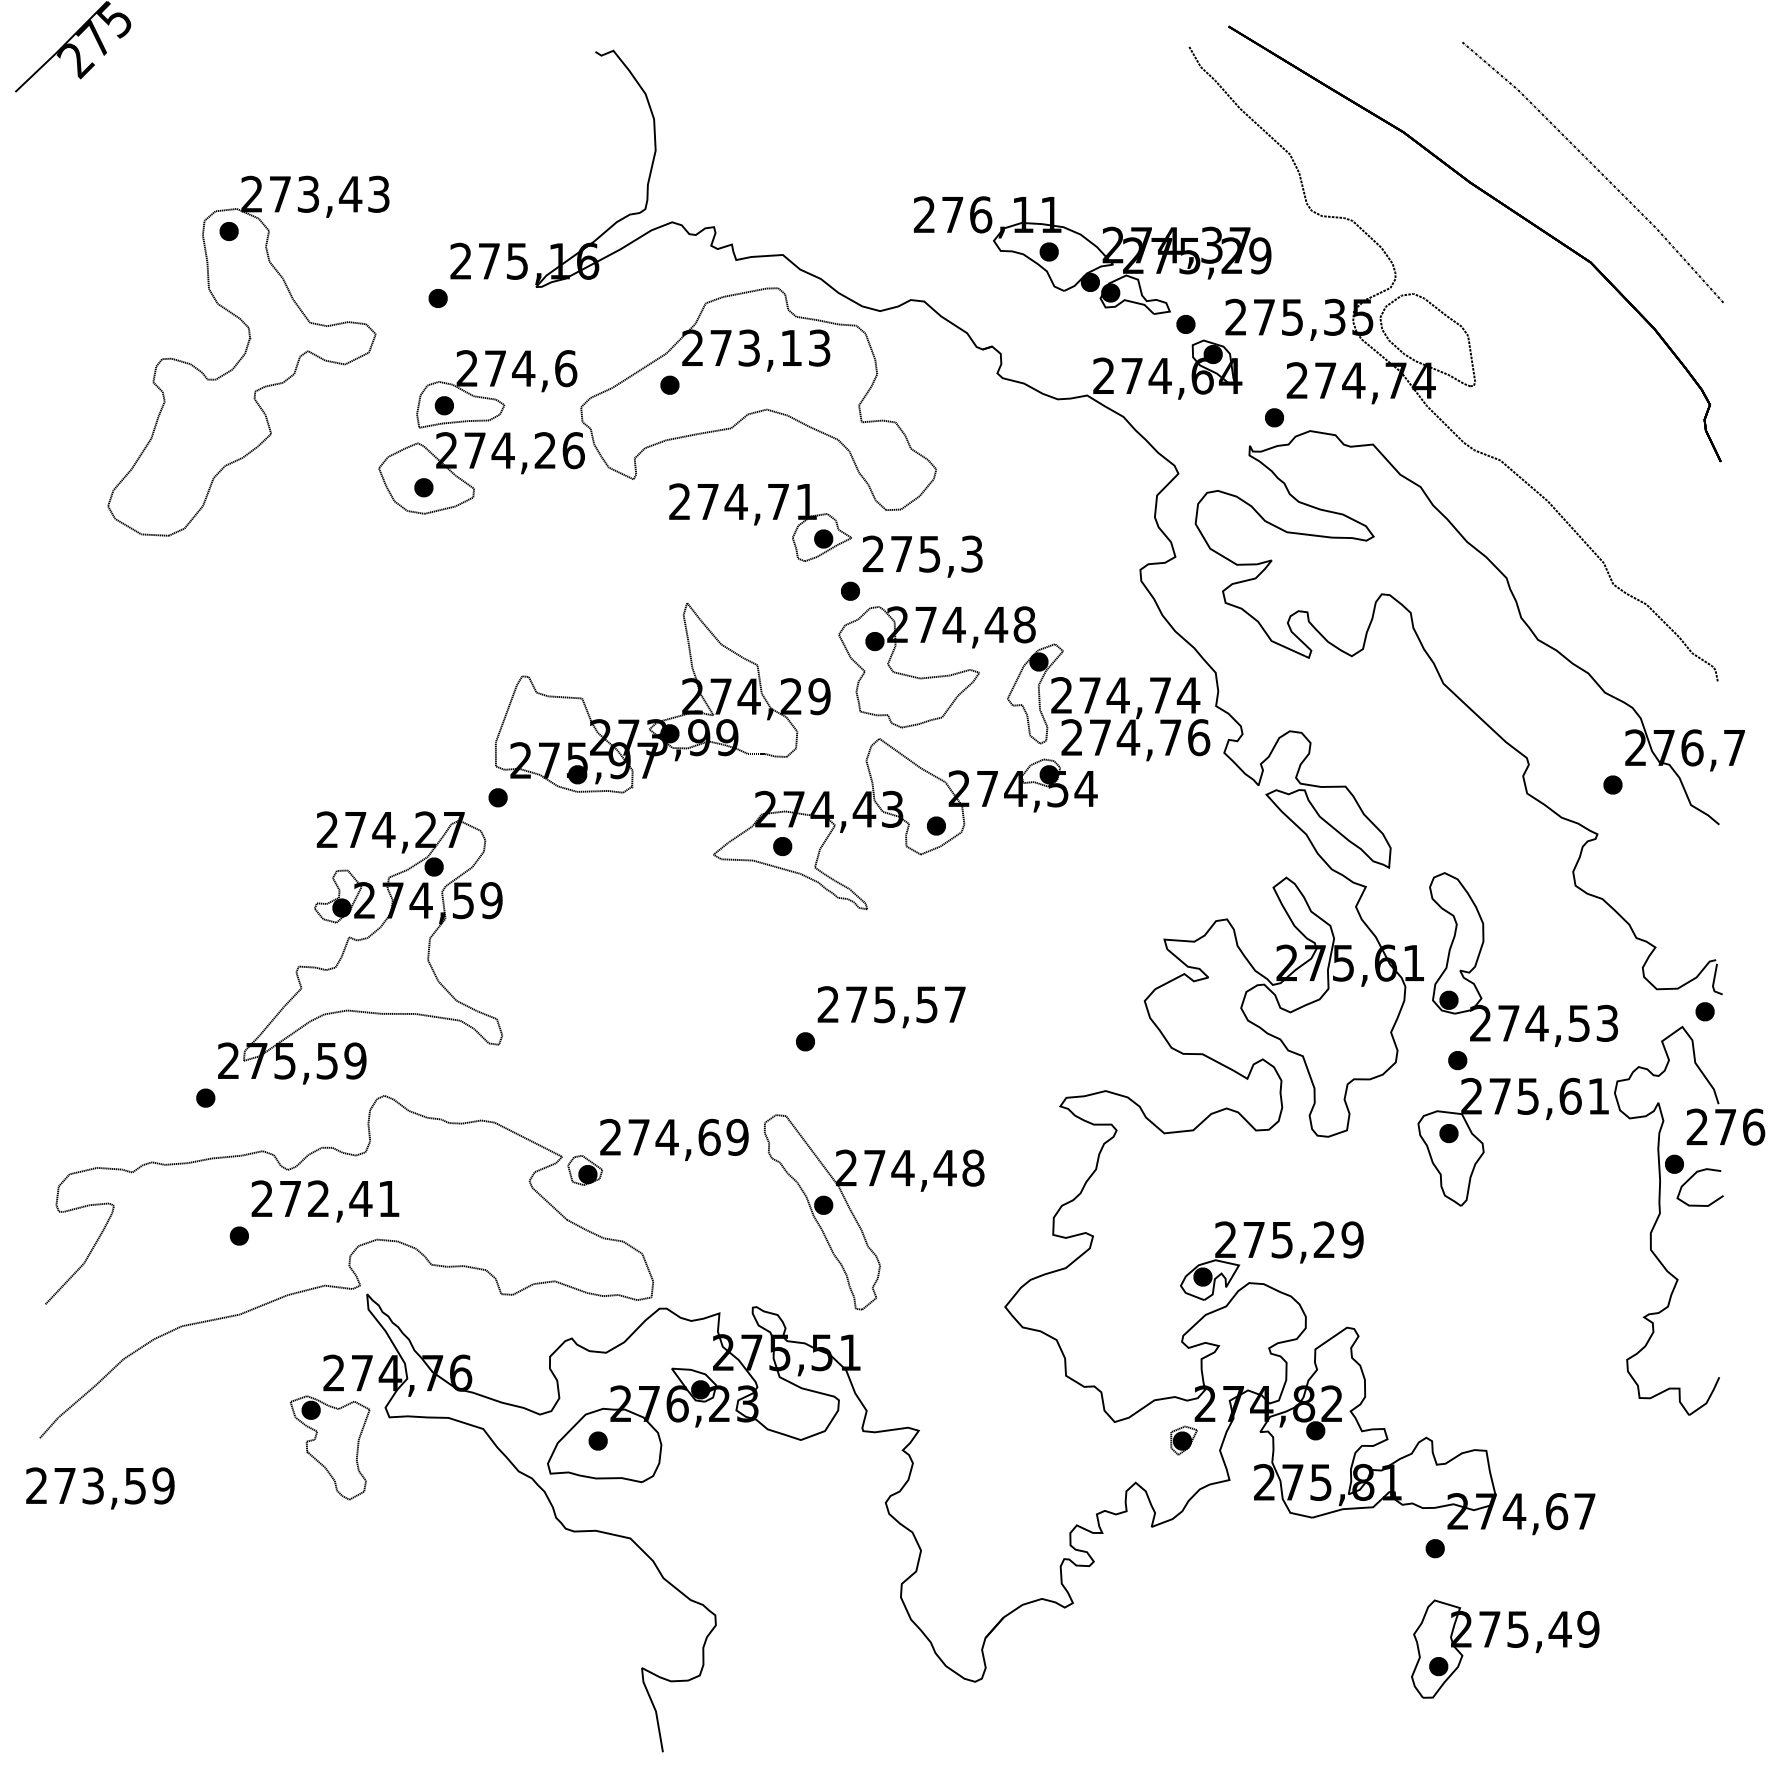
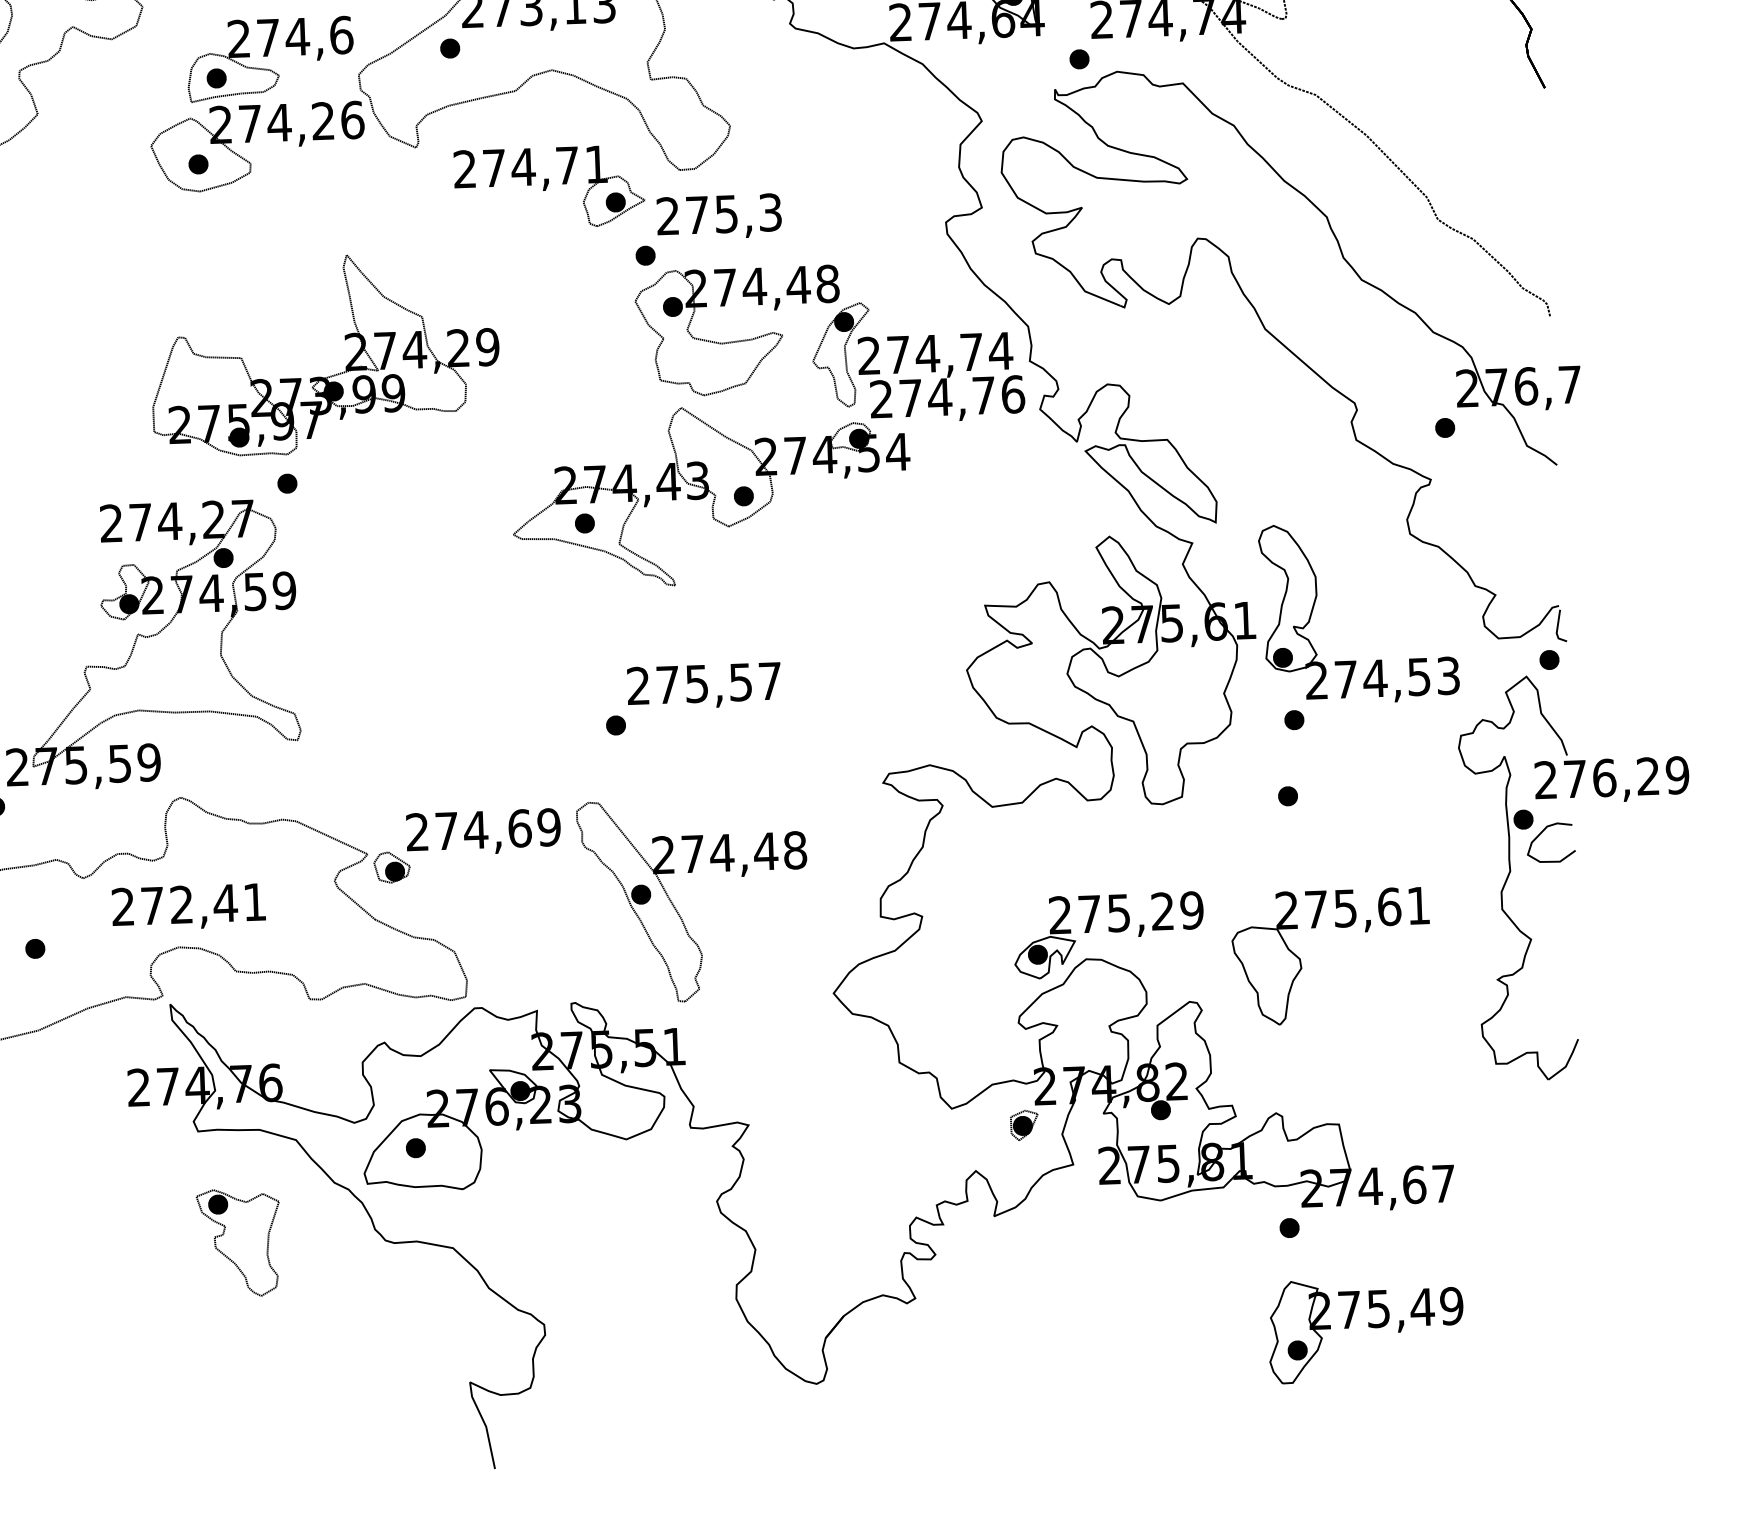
part: (669, 717) -> (332, 374), moved
part: (1520, 1114) -> (1338, 927), moved
text: (325, 1201) -> (188, 907), moved
part: (329, 1447) -> (238, 1242), moved

